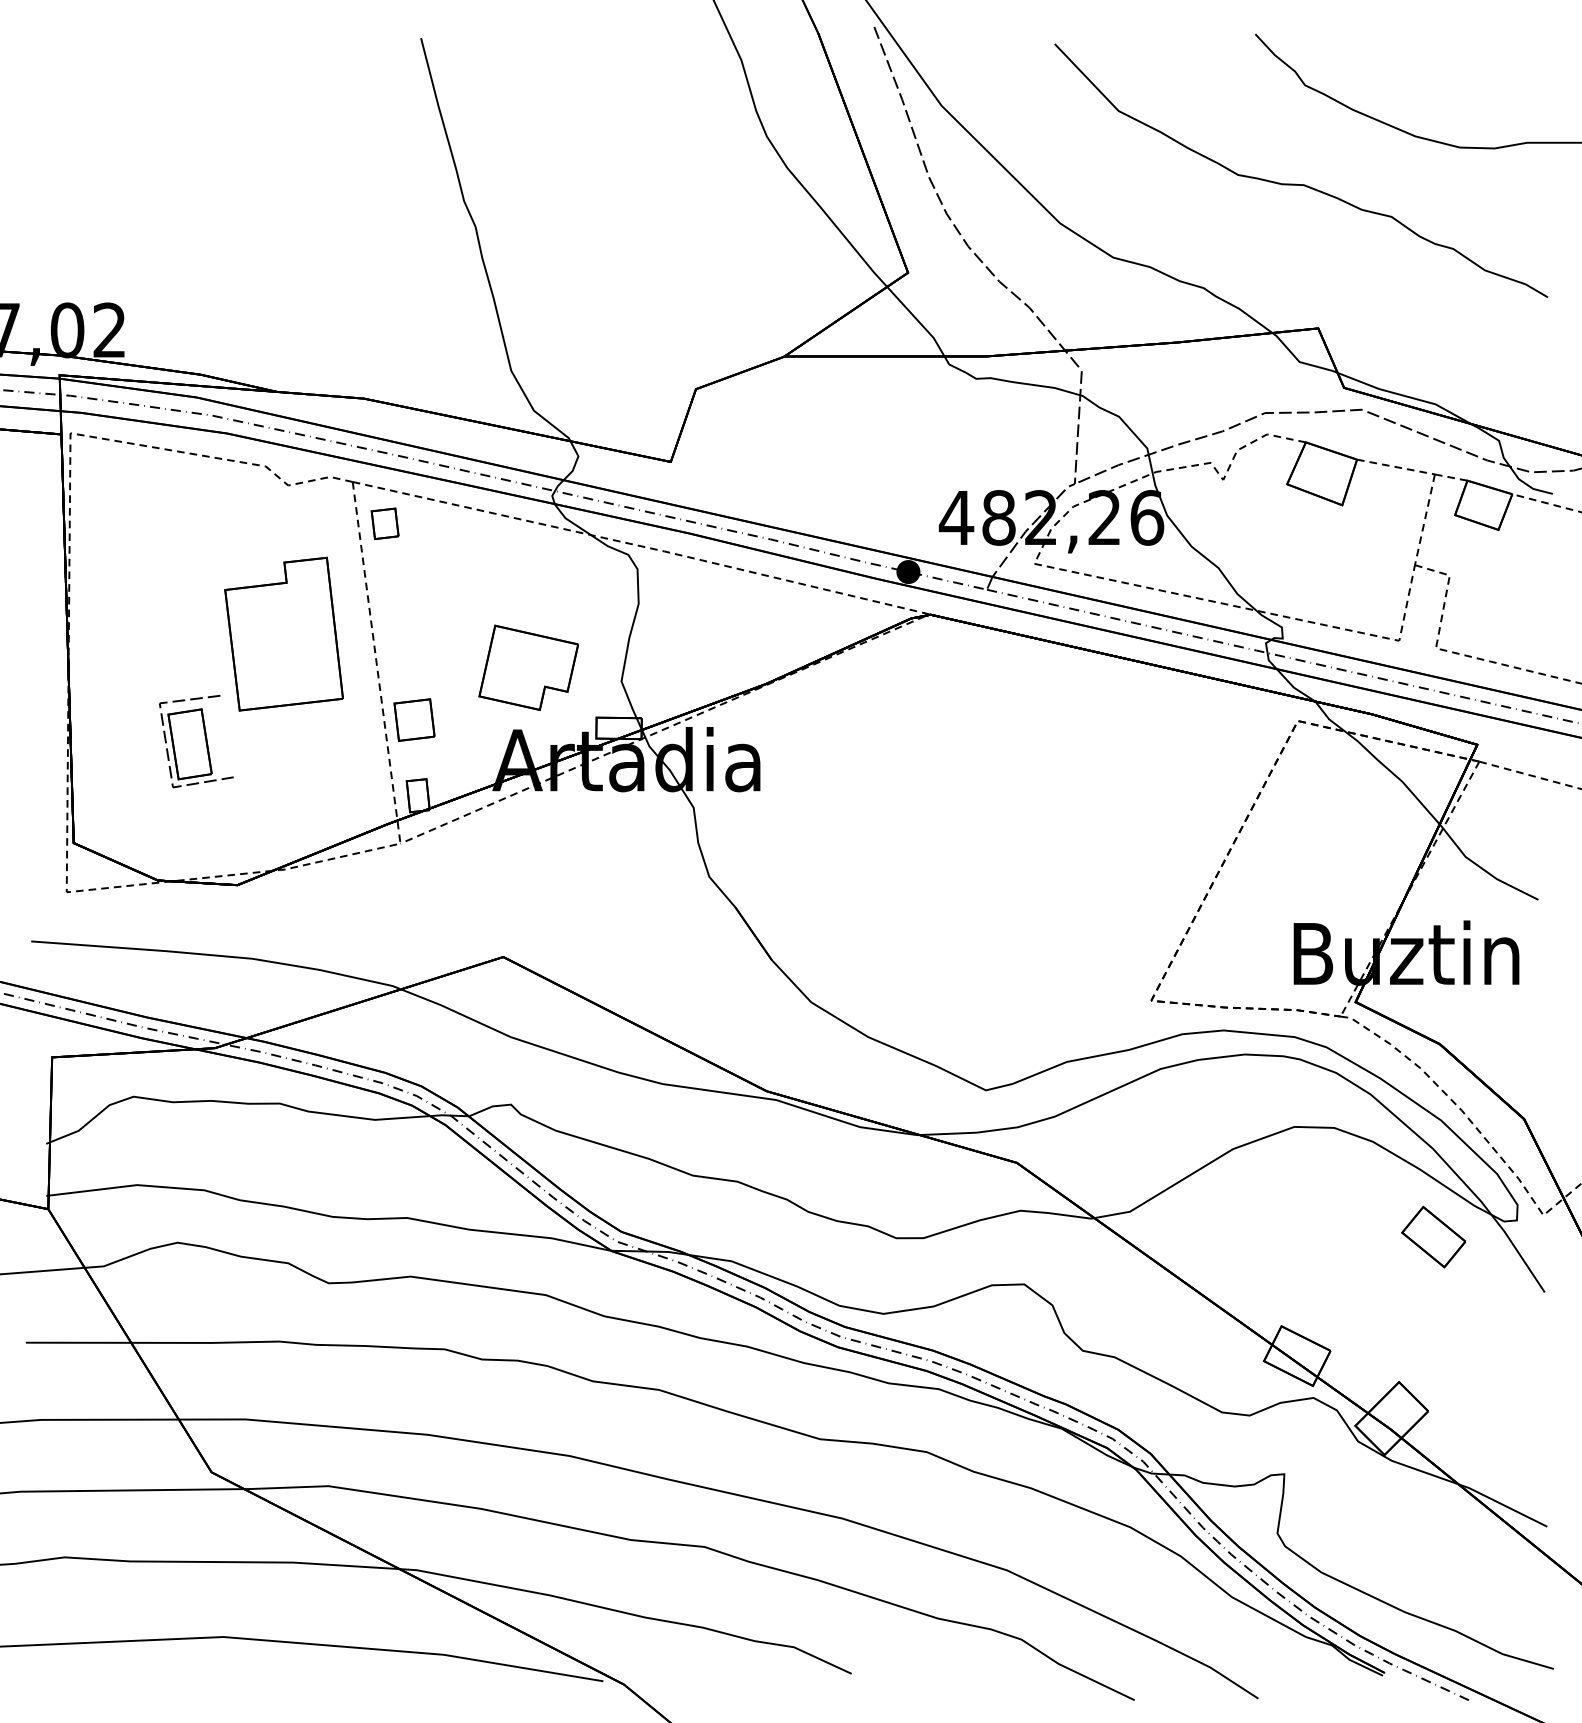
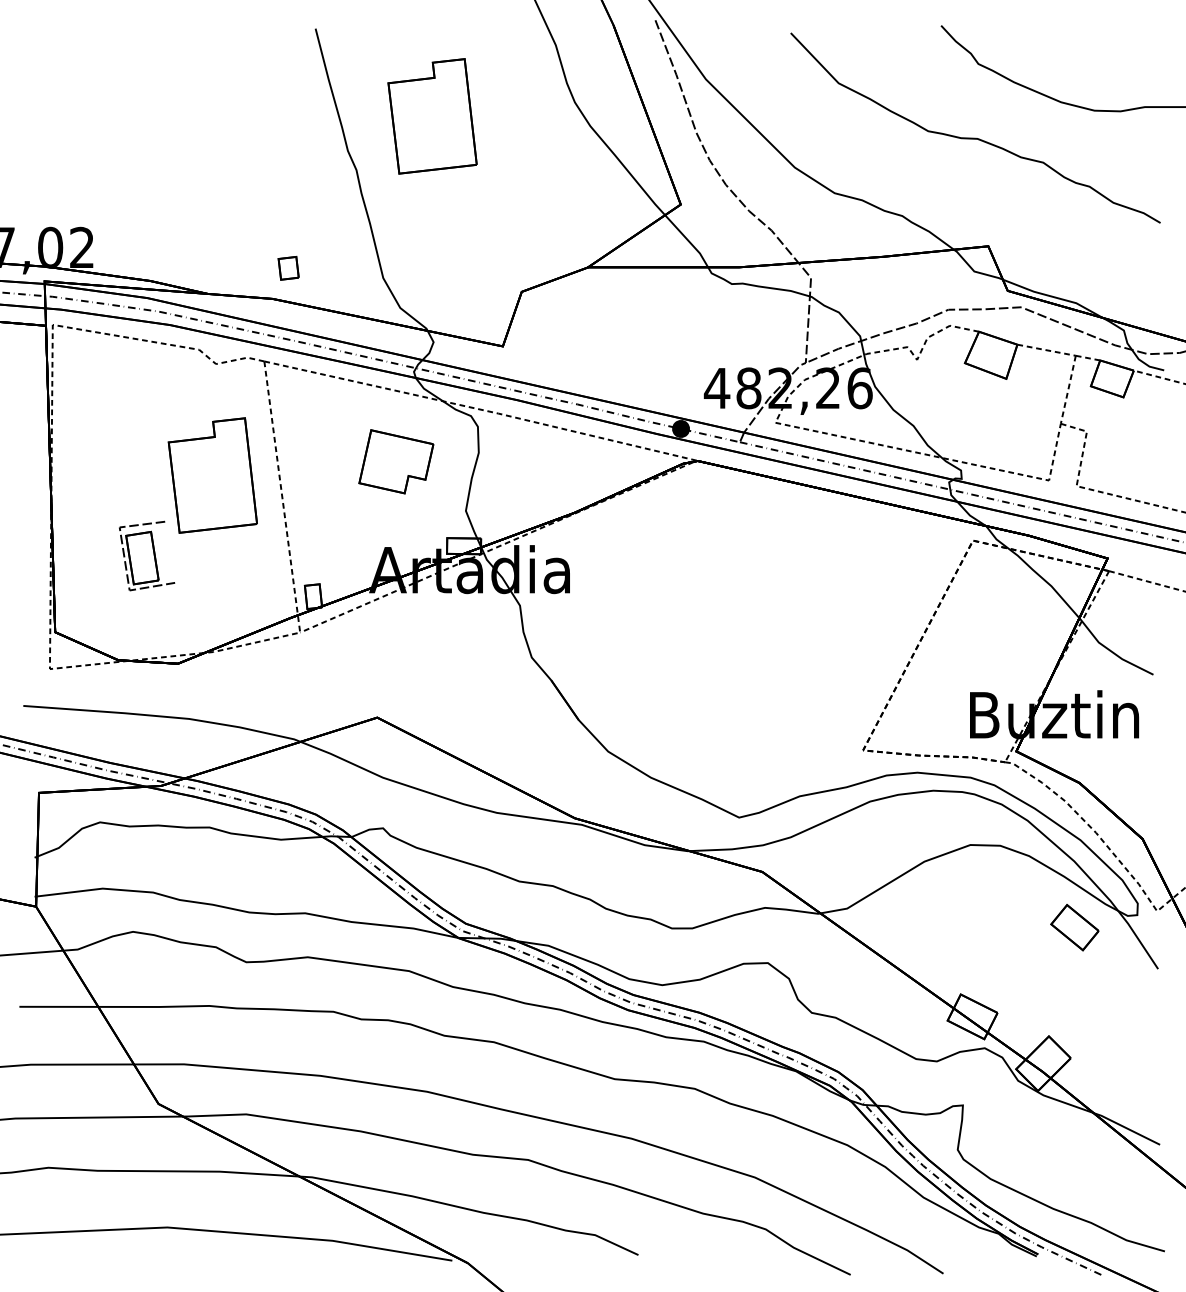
part: (576, 154) -> (432, 115), added
part: (384, 523) -> (288, 268), moved
part: (528, 667) -> (396, 461), moved
part: (414, 719) -> (310, 539), removed

